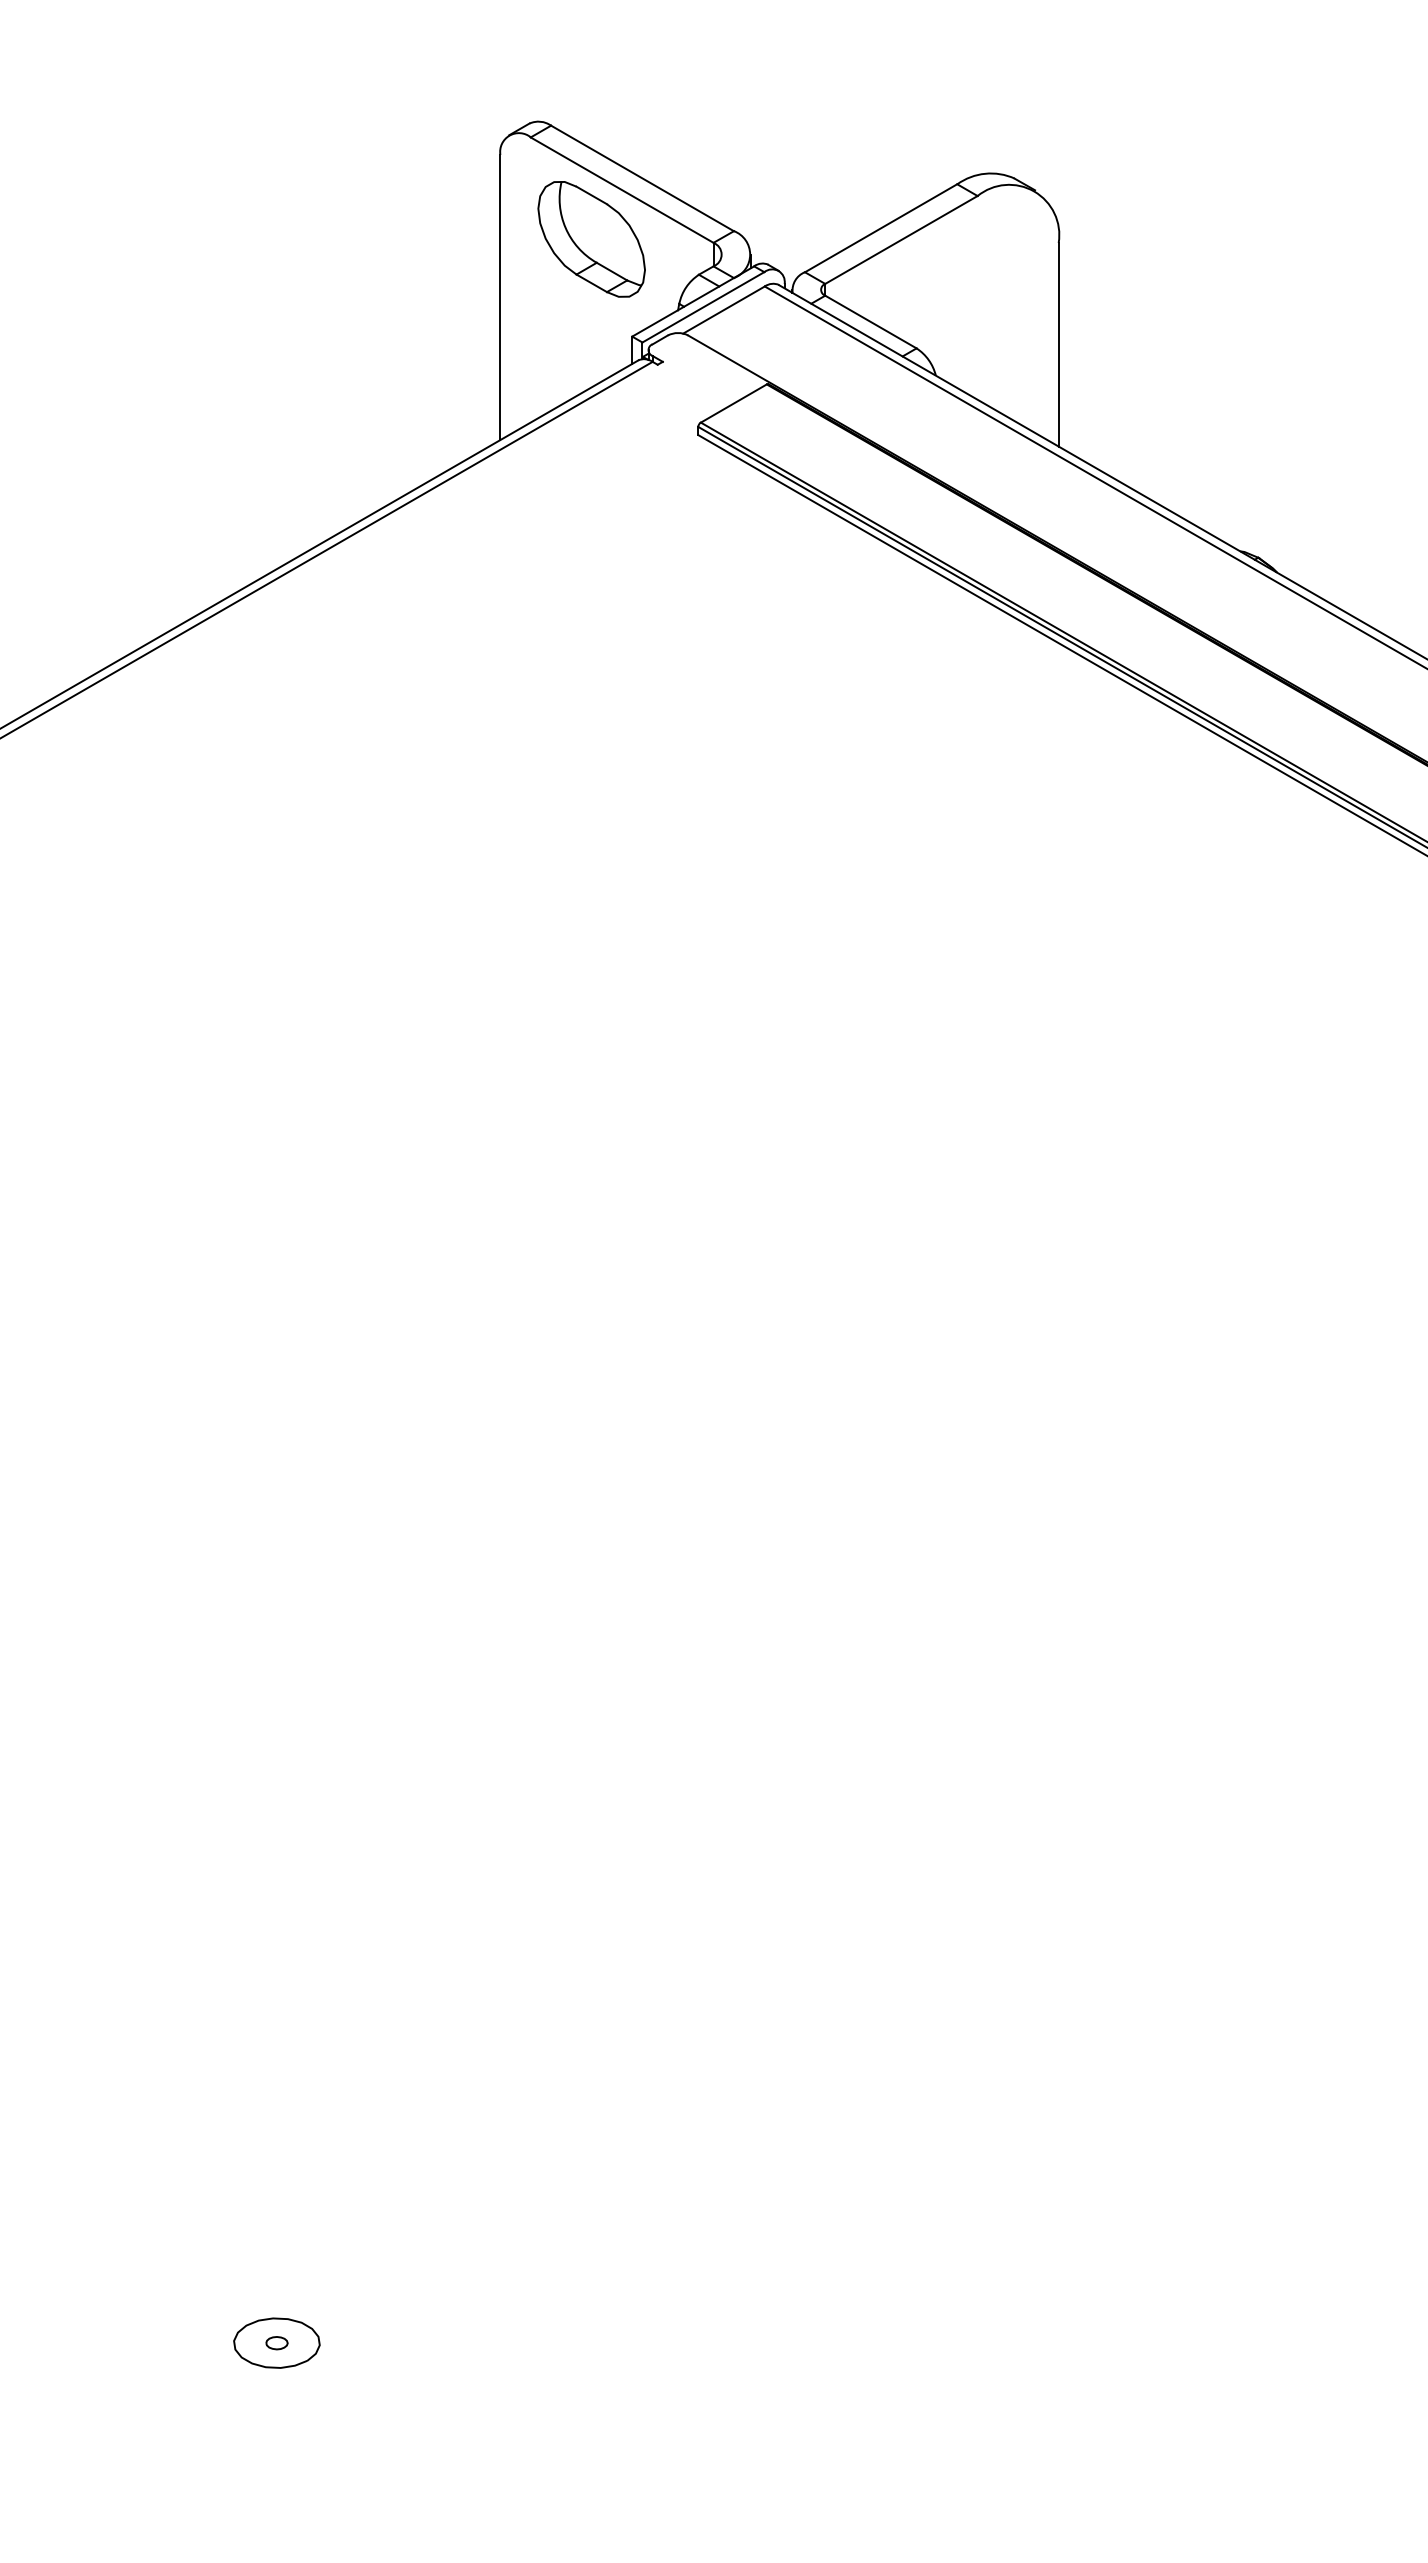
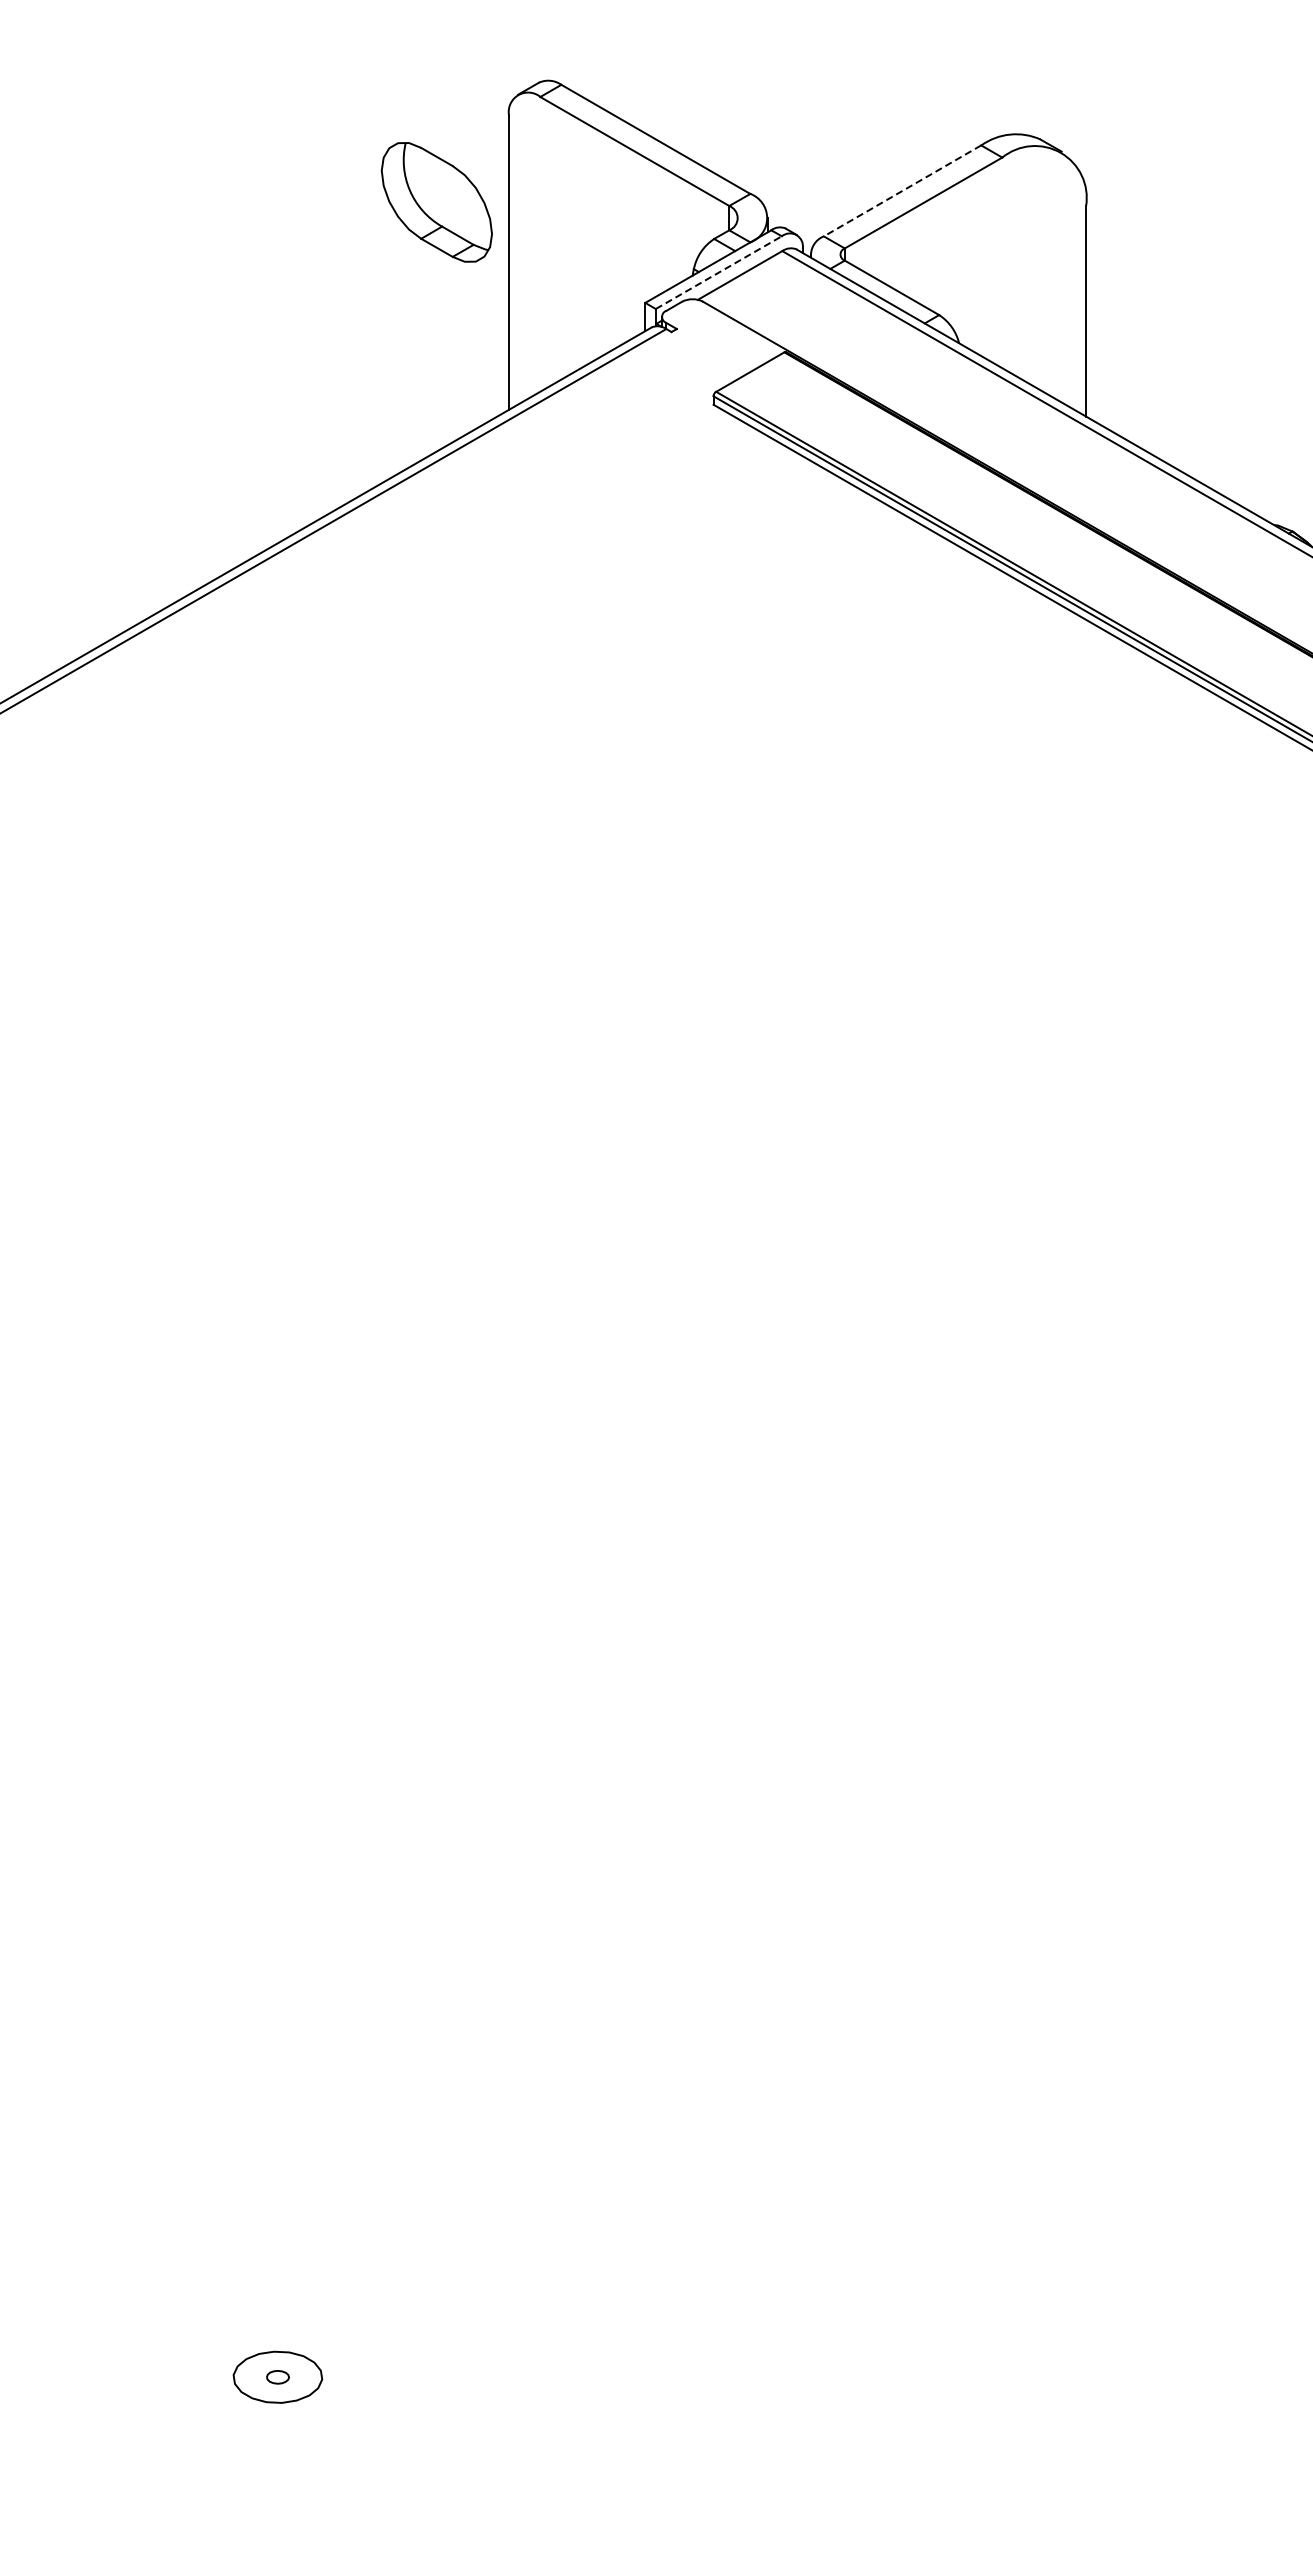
line: (881, 228) -> (902, 191), solid -> dashed
part: (591, 239) -> (436, 202), moved
line: (703, 307) -> (718, 272), solid -> dashed

